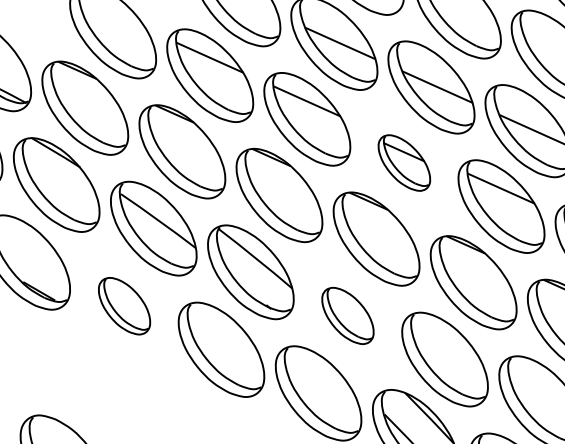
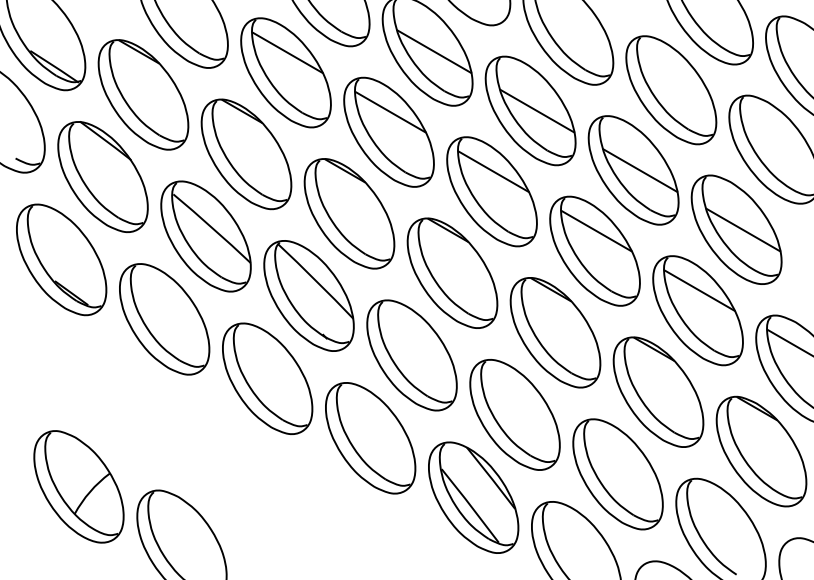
part: (403, 162) -> (491, 191), size x1.67
part: (124, 306) -> (164, 319), size x1.67
part: (347, 316) -> (411, 355), size x1.67

